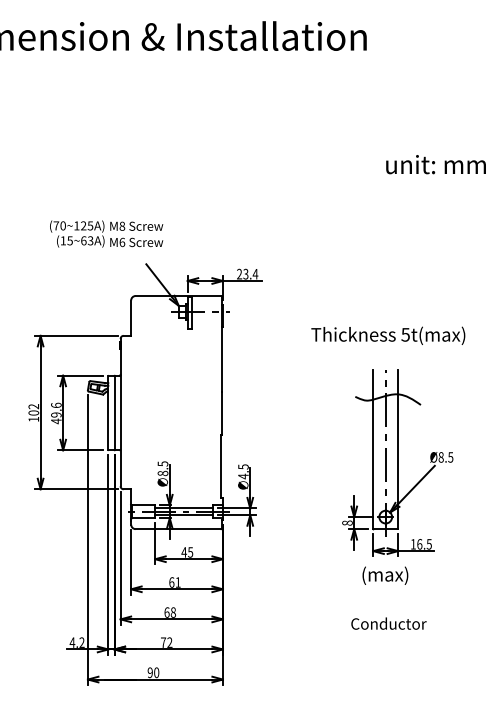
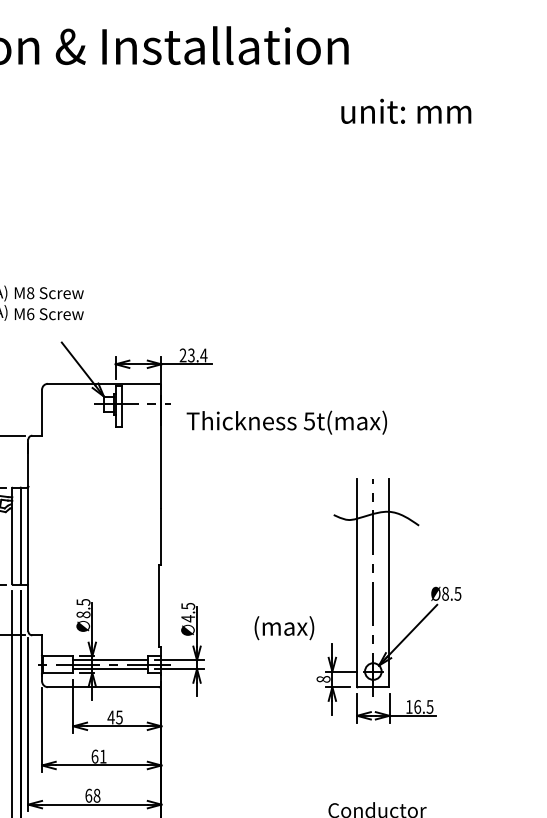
text: (435, 164) -> (405, 111), moved
text: (388, 335) -> (287, 422), moved
text: (385, 575) -> (284, 627), moved

